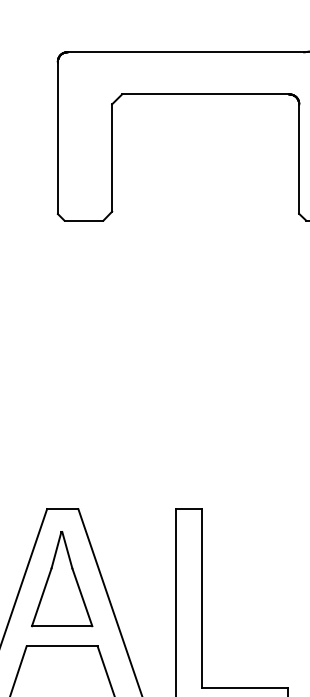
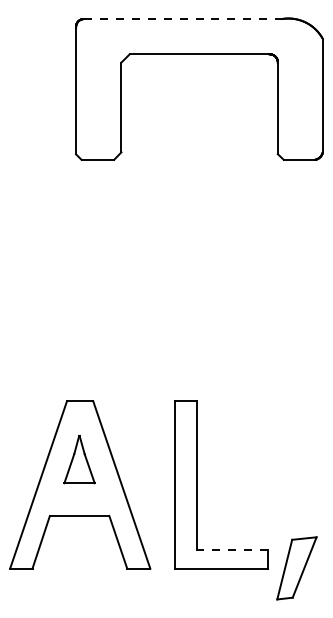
line: (186, 52) -> (183, 19), solid -> dashed
part: (62, 578) -> (79, 459), size x0.6
line: (244, 687) -> (232, 550), solid -> dashed

